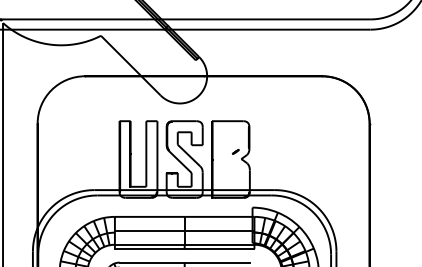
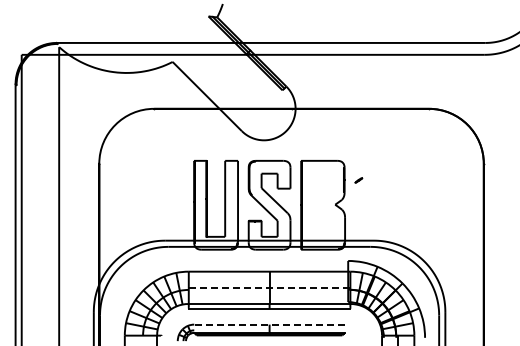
part: (235, 151) -> (358, 180), moved
line: (184, 230) -> (269, 287), solid -> dashed
line: (184, 262) -> (269, 324), solid -> dashed

